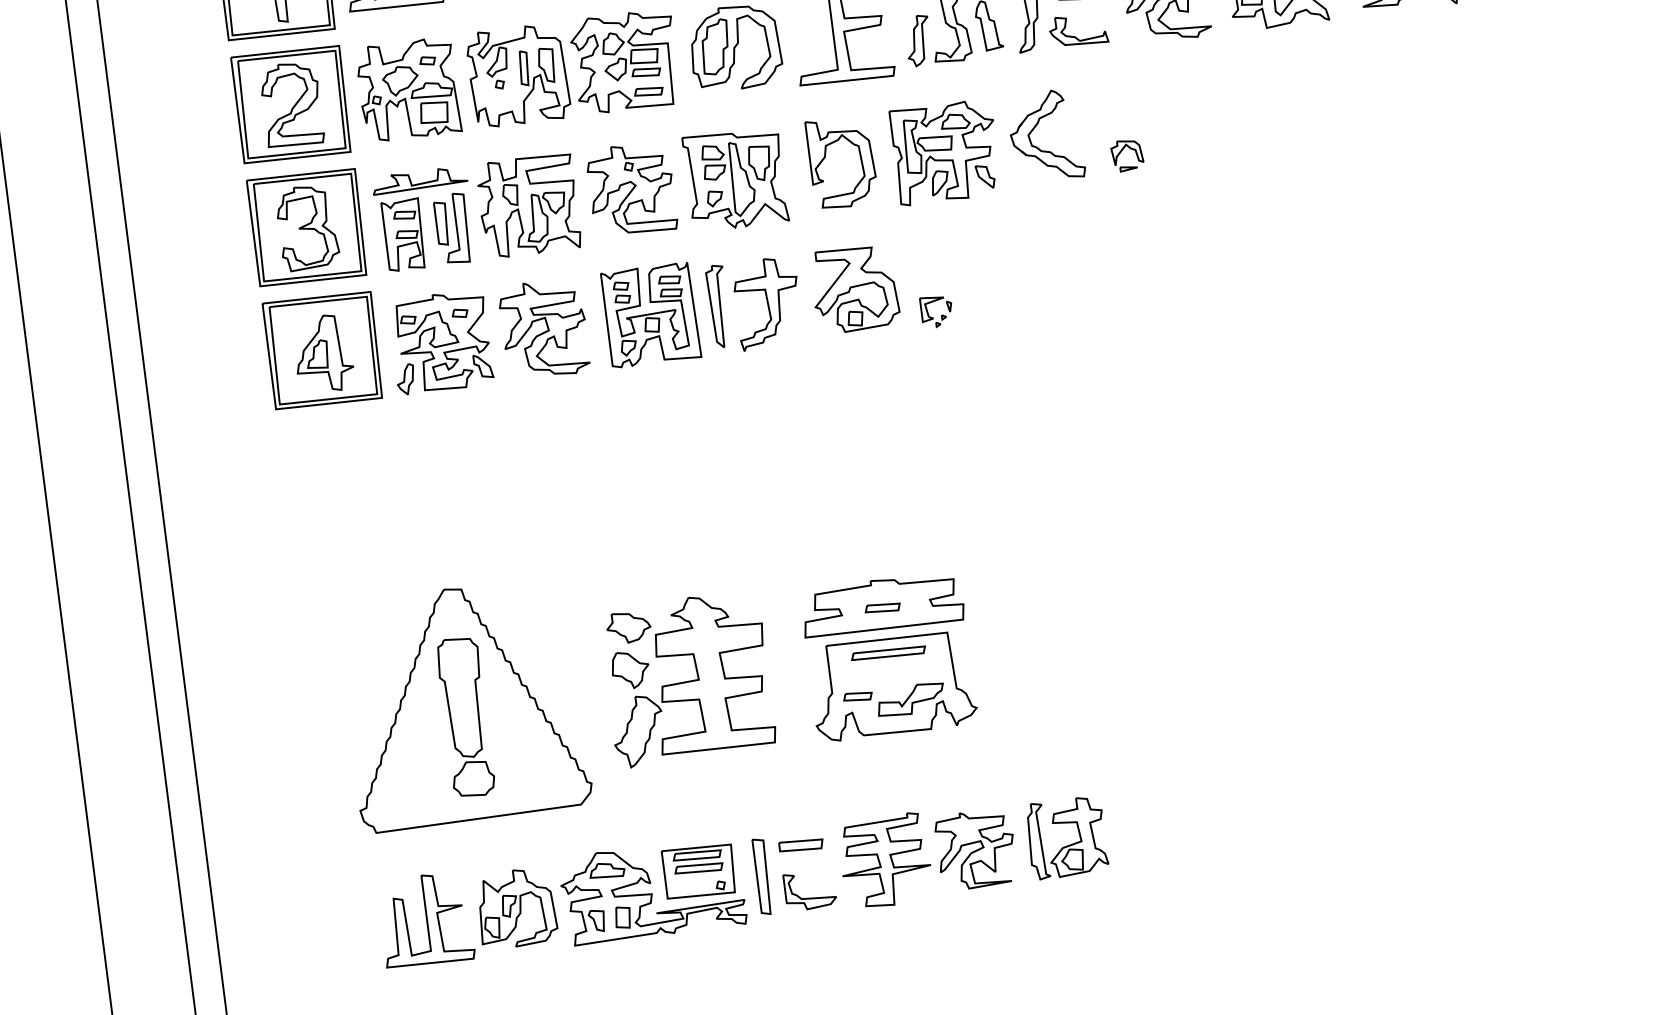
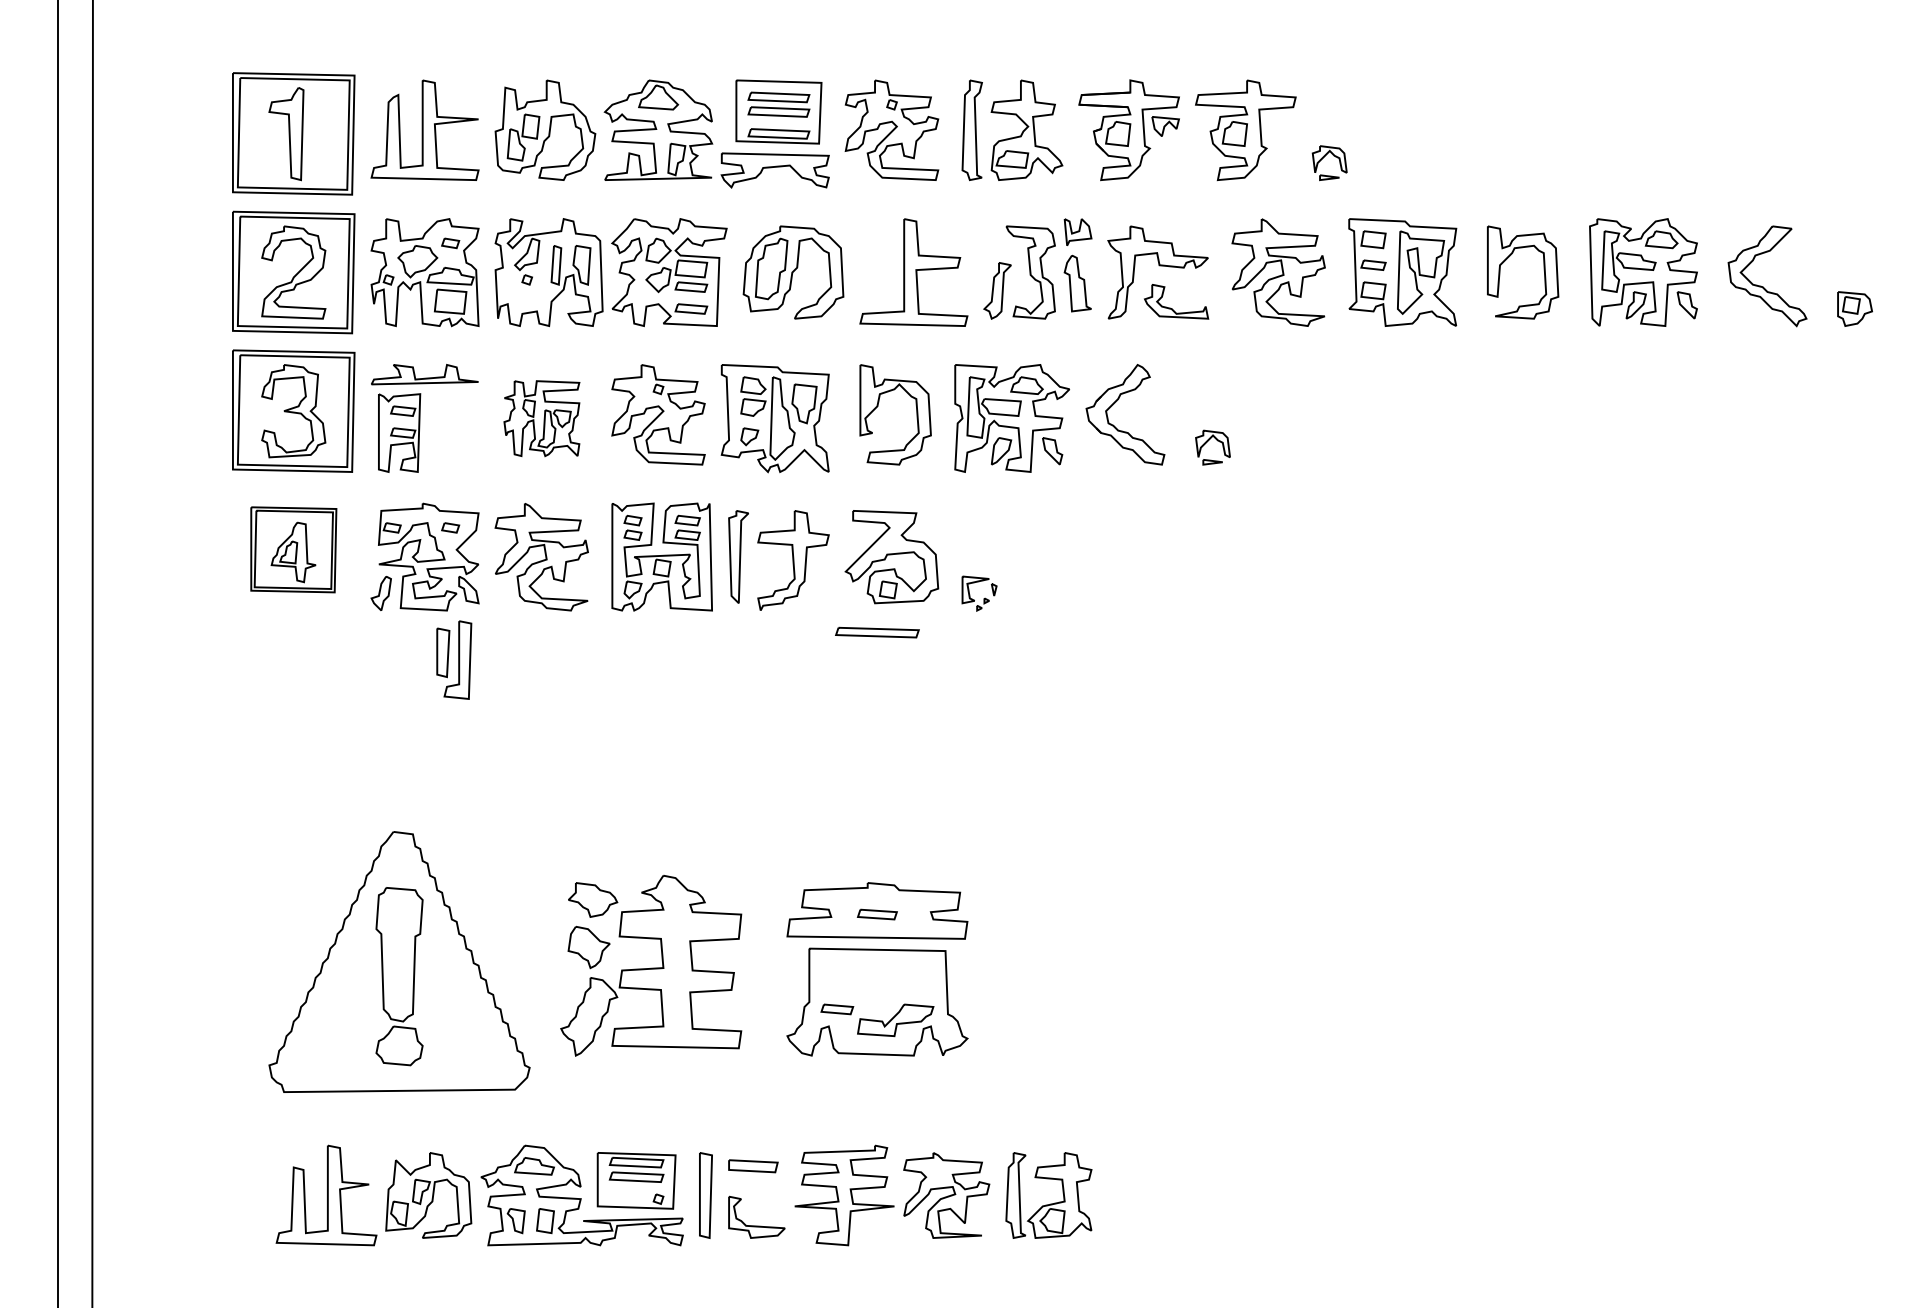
part: (528, 205) -> (541, 418), size x0.7
part: (452, 228) -> (454, 659), moved
part: (323, 350) -> (293, 549), size x0.7
part: (888, 653) -> (877, 632), moved

